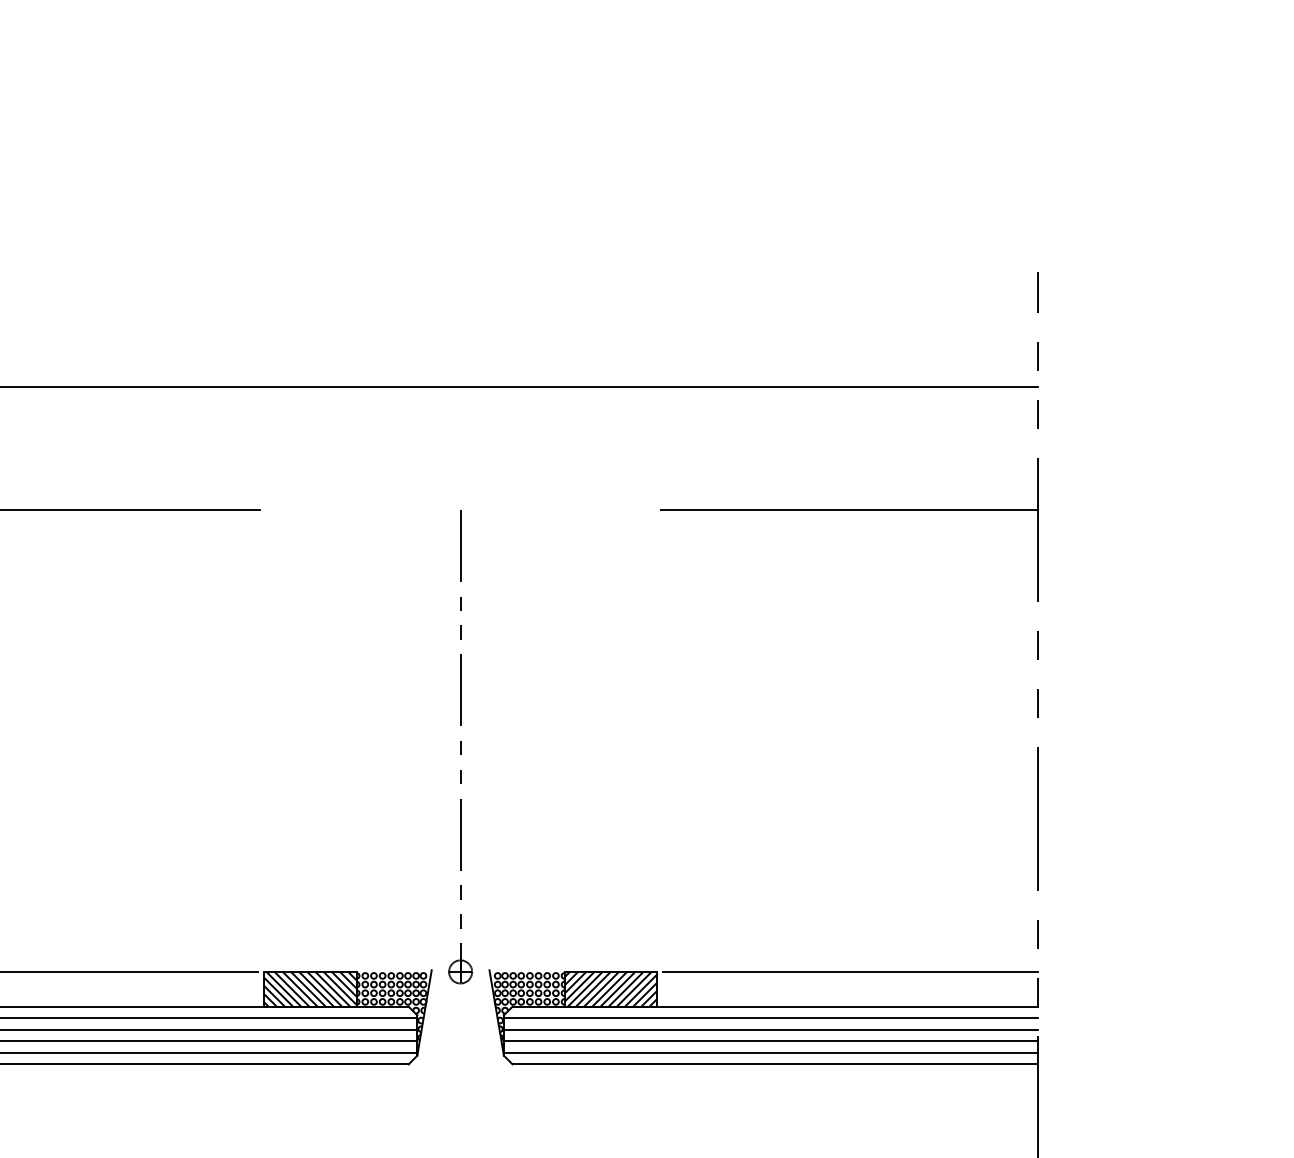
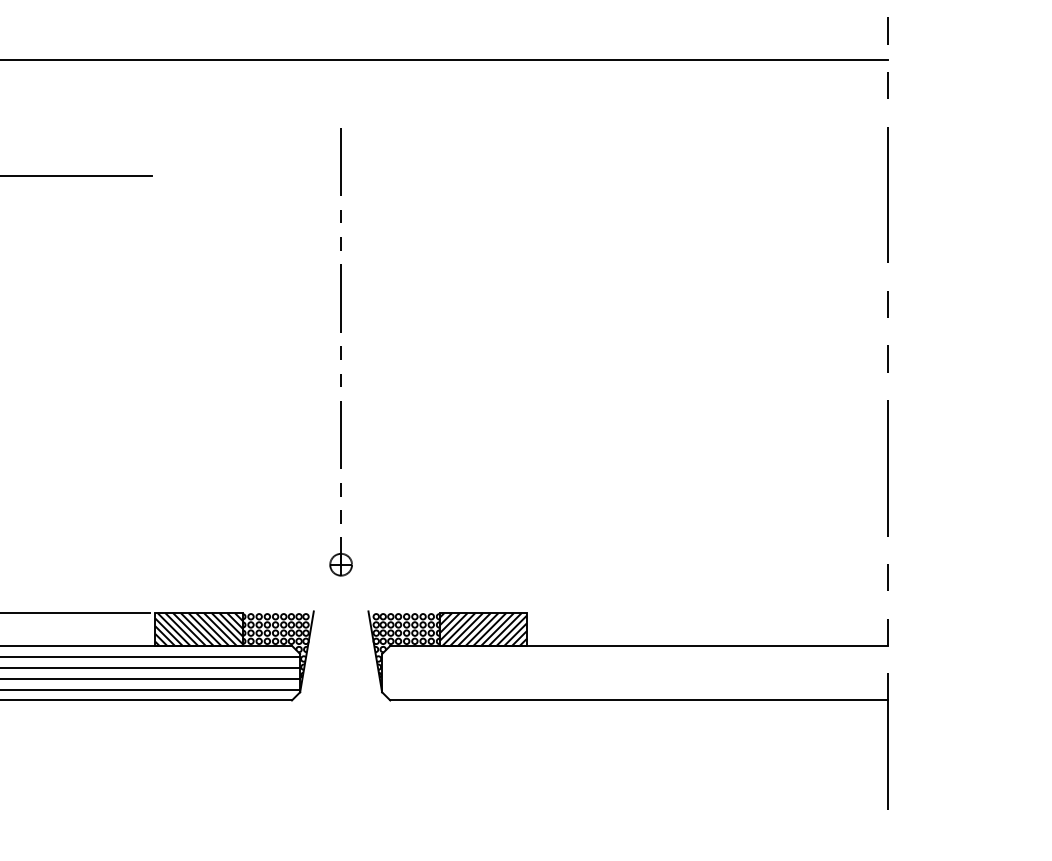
line: (849, 509) -> (708, 175), removed
part: (460, 747) -> (341, 352), moved
line: (850, 972) -> (709, 613), removed
line: (770, 1018) -> (634, 657), removed
line: (770, 1029) -> (634, 667), removed
line: (770, 1041) -> (634, 678), removed
line: (770, 1052) -> (634, 689), removed

